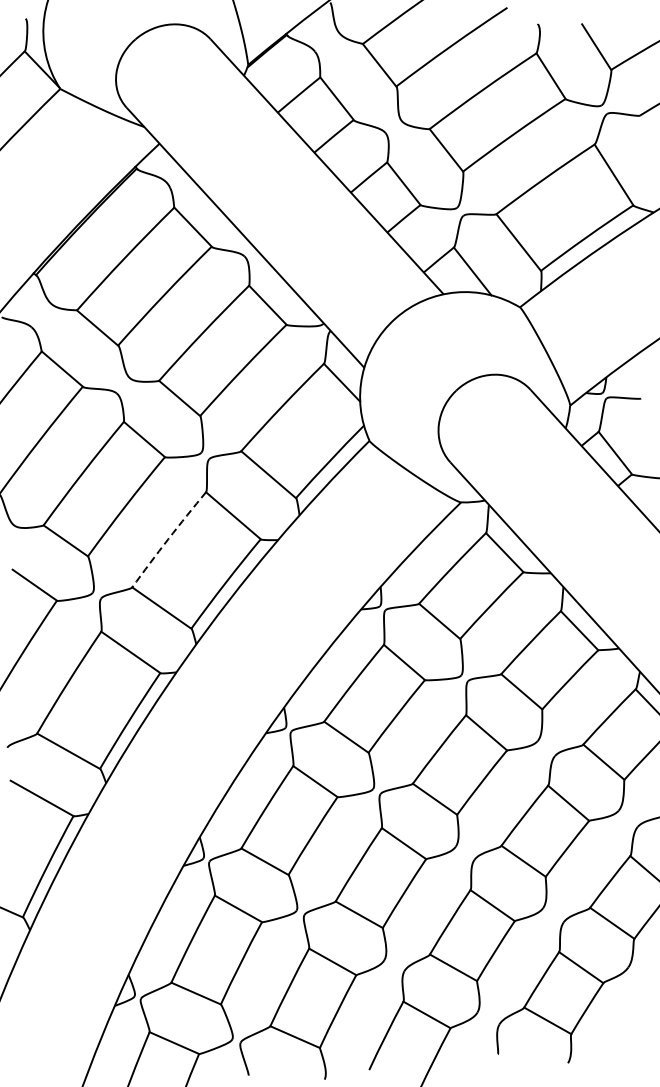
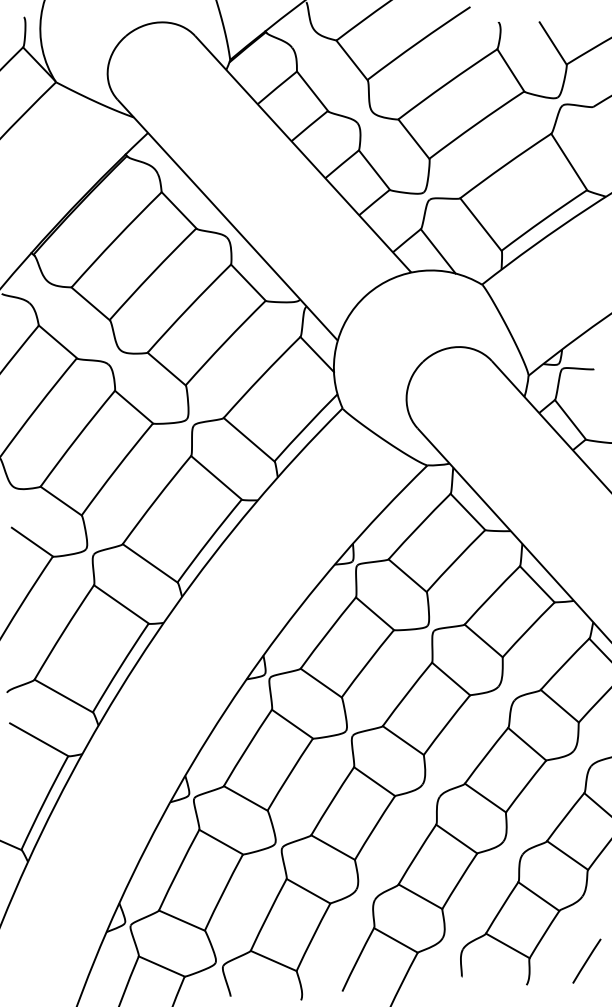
arc: (168, 539) -> (156, 499), dashed -> solid
line: (632, 1036) -> (586, 960), added

